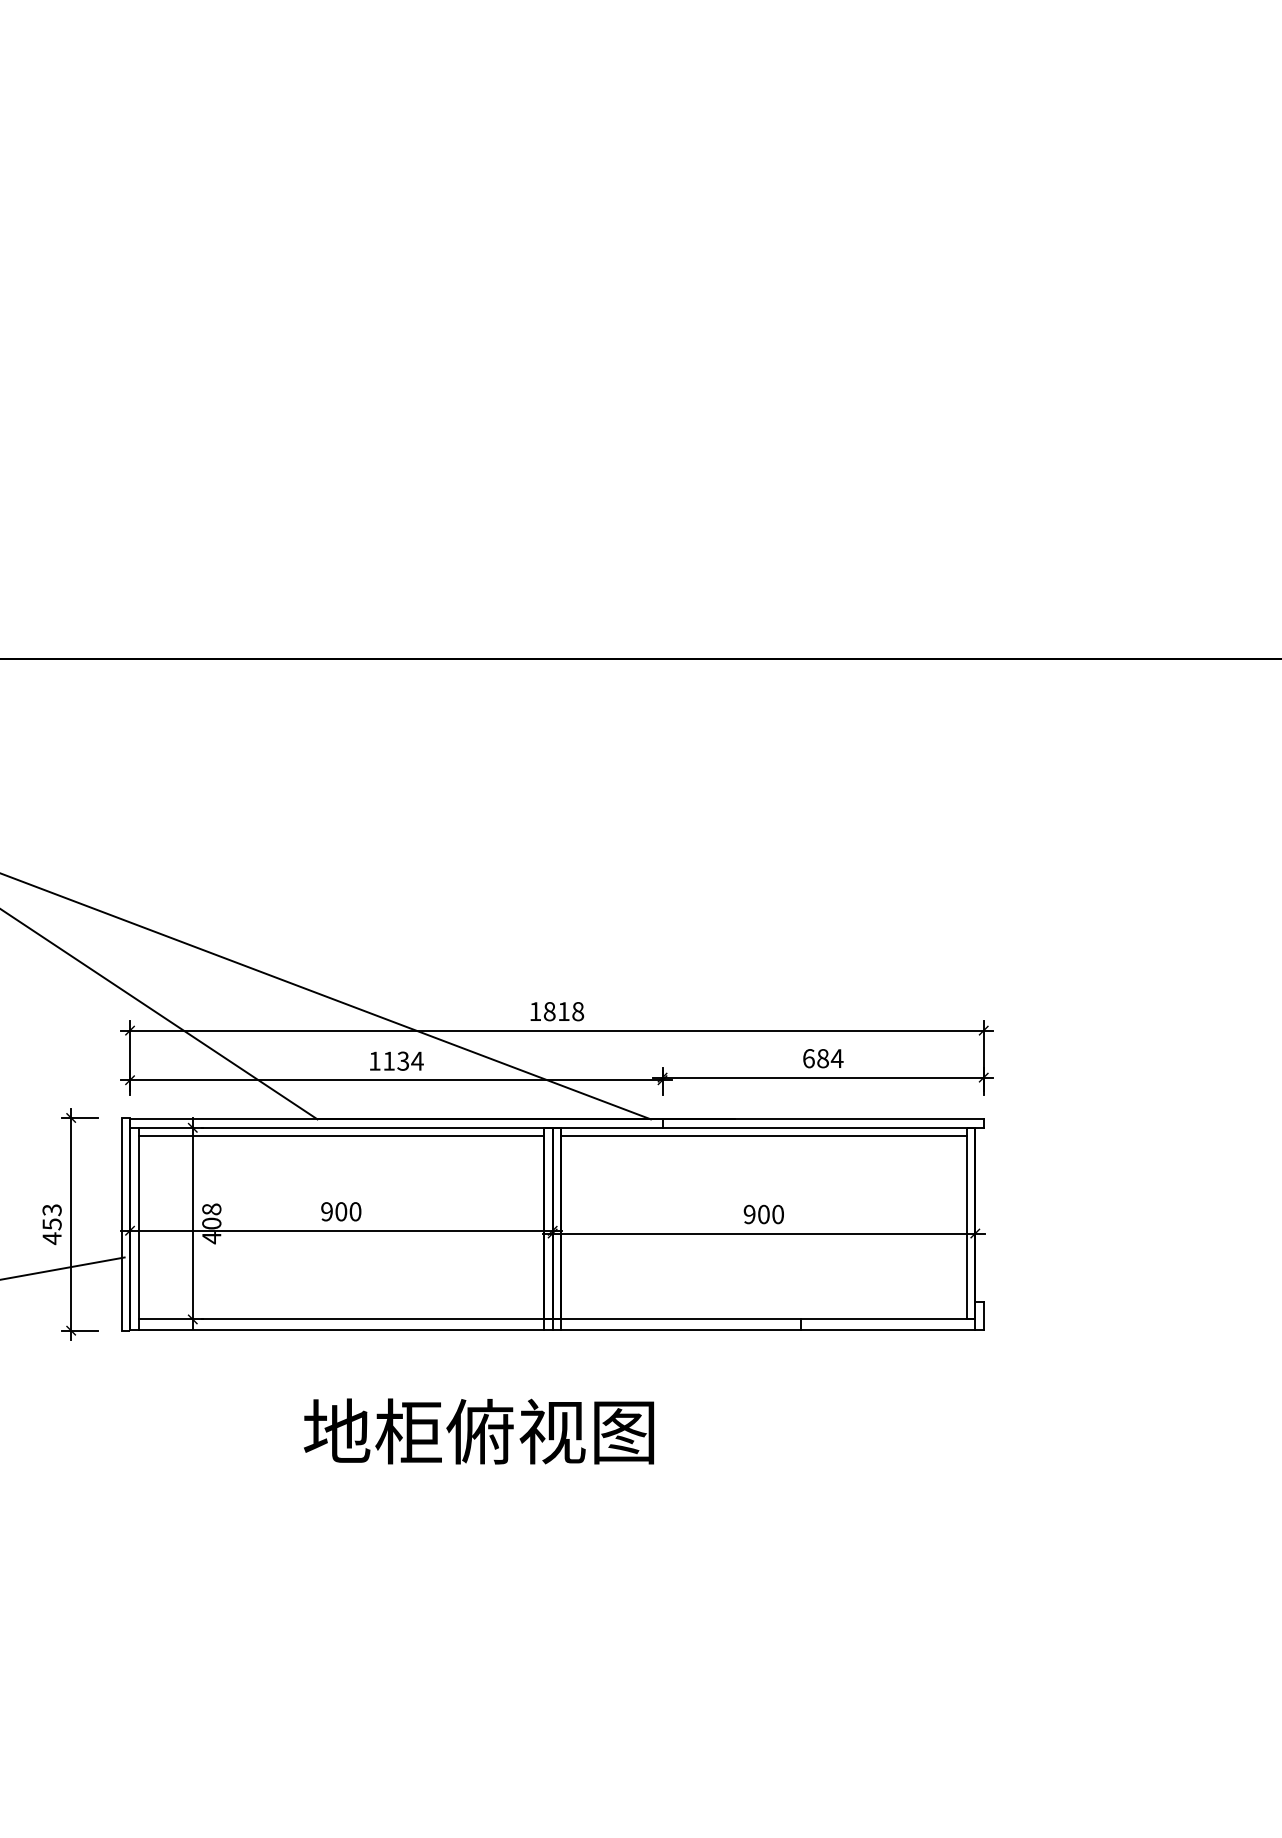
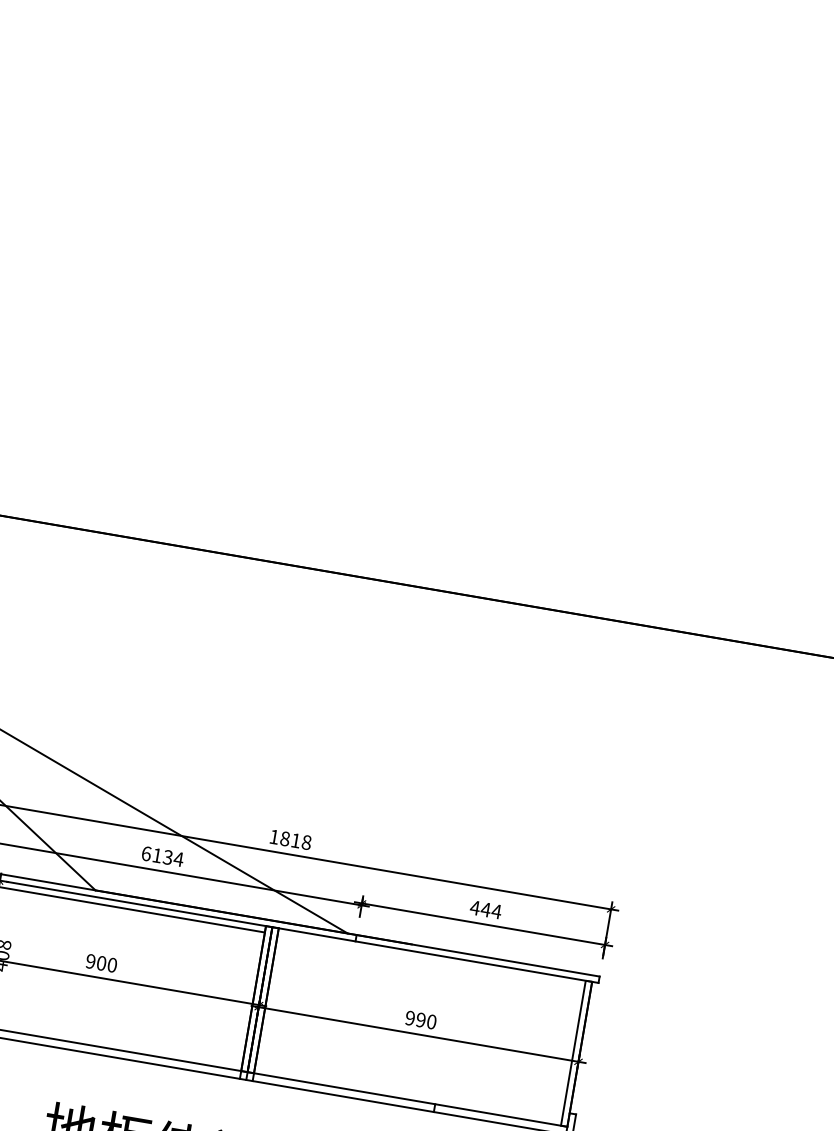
text: (815, 1058) -> (480, 908), 684 -> 444
text: (374, 1060) -> (146, 853), 1134 -> 6134
line: (763, 1136) -> (430, 961), removed
text: (763, 1214) -> (420, 1020), 900 -> 990

